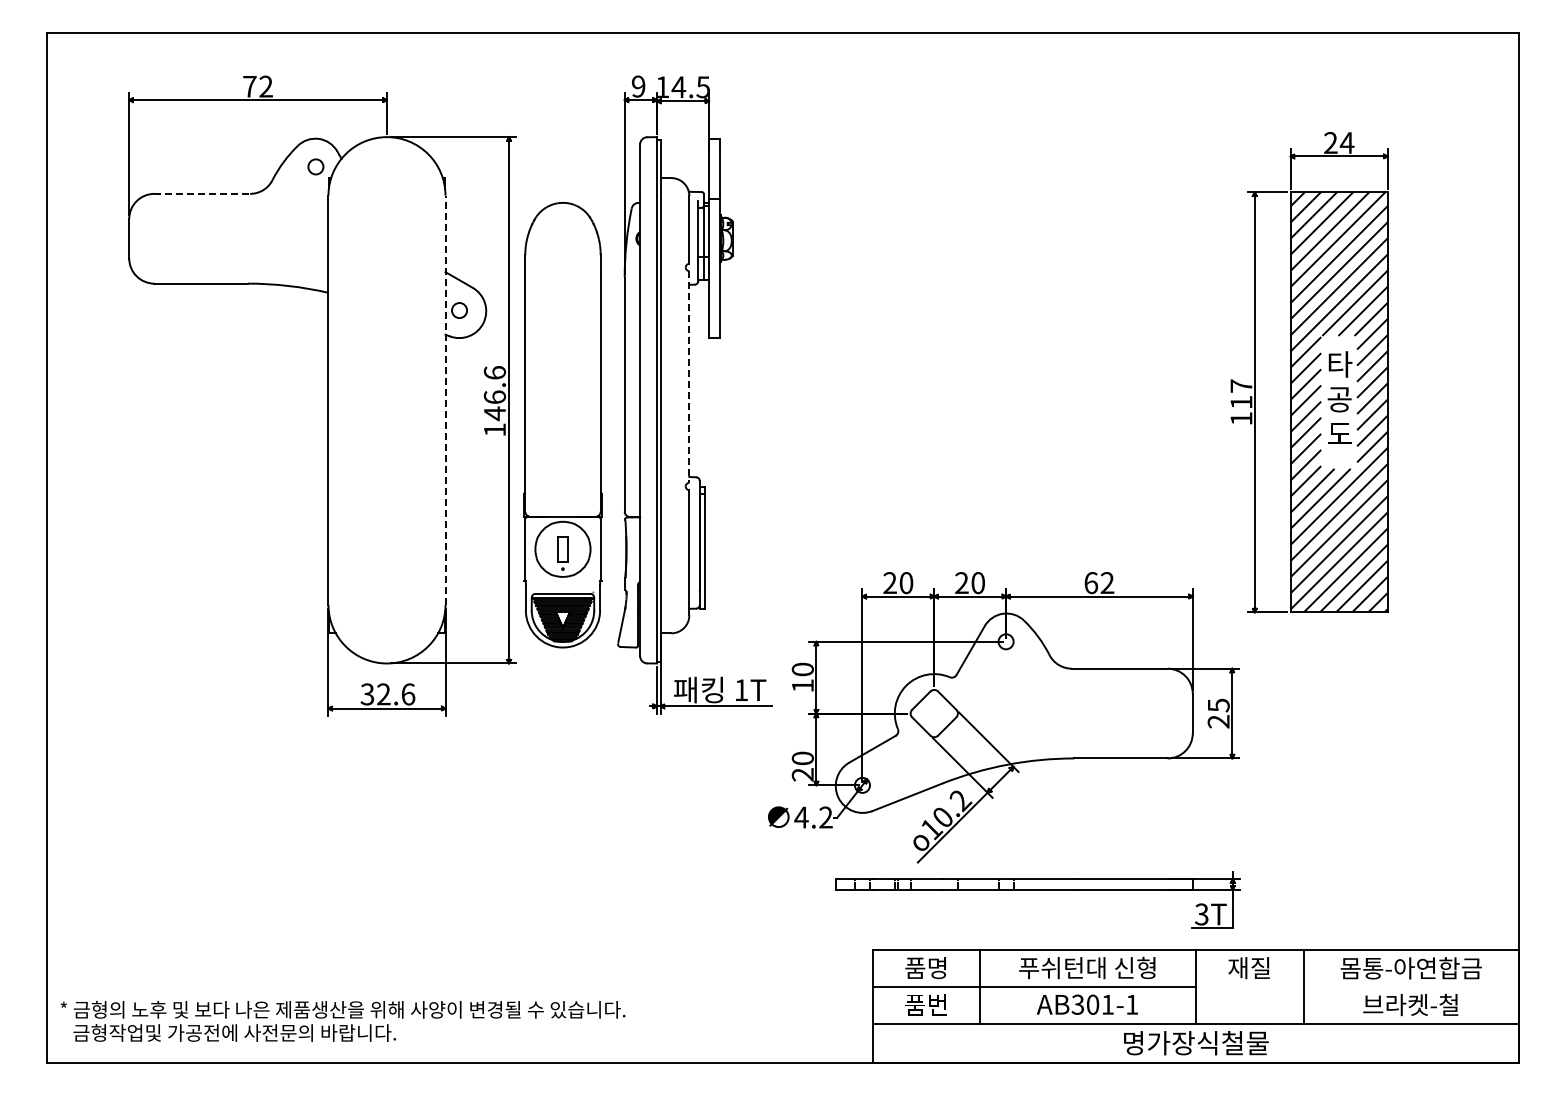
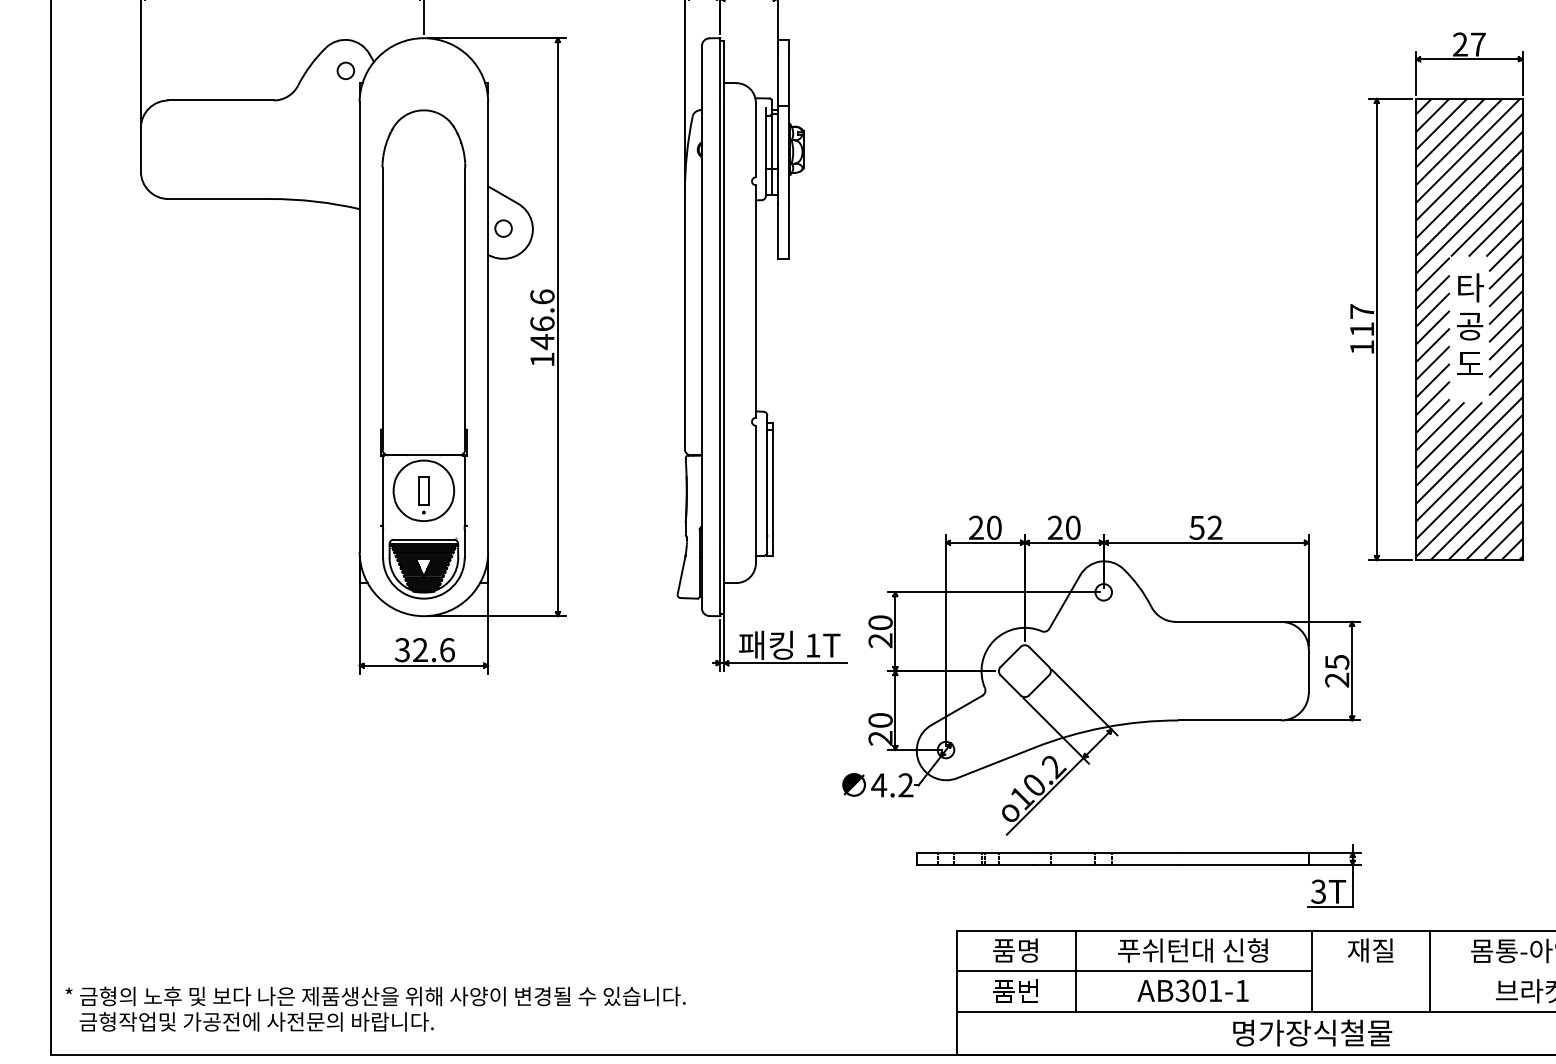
text: (1346, 142) -> (1477, 44), 24 -> 27
line: (202, 193) -> (221, 100), dashed -> solid
line: (689, 376) -> (756, 301), dashed -> solid
line: (445, 400) -> (488, 327), dashed -> solid
part: (562, 425) -> (423, 354), moved
text: (1091, 583) -> (1197, 528), 62 -> 52
text: (802, 685) -> (880, 640), 10 -> 20

